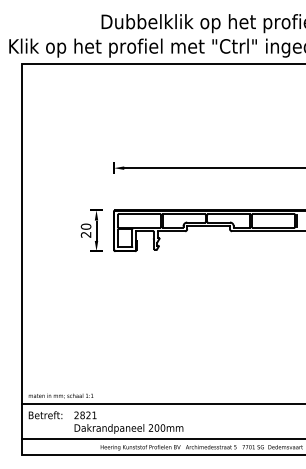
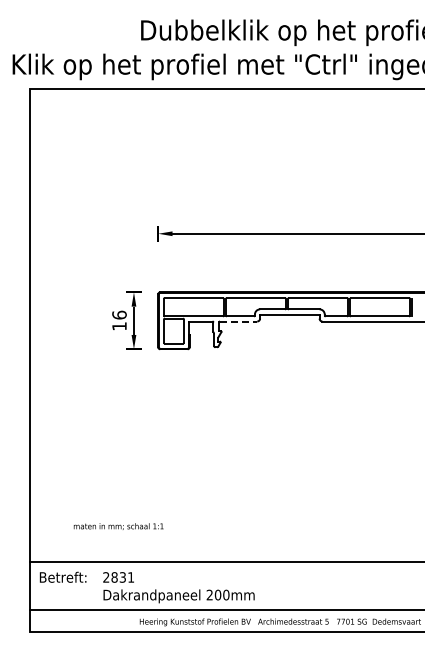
text: (86, 230) -> (119, 320), 20 -> 16
line: (171, 231) -> (238, 321), solid -> dashed
text: (60, 395) -> (118, 526), moved
text: (88, 415) -> (122, 577), 2821 -> 2831

